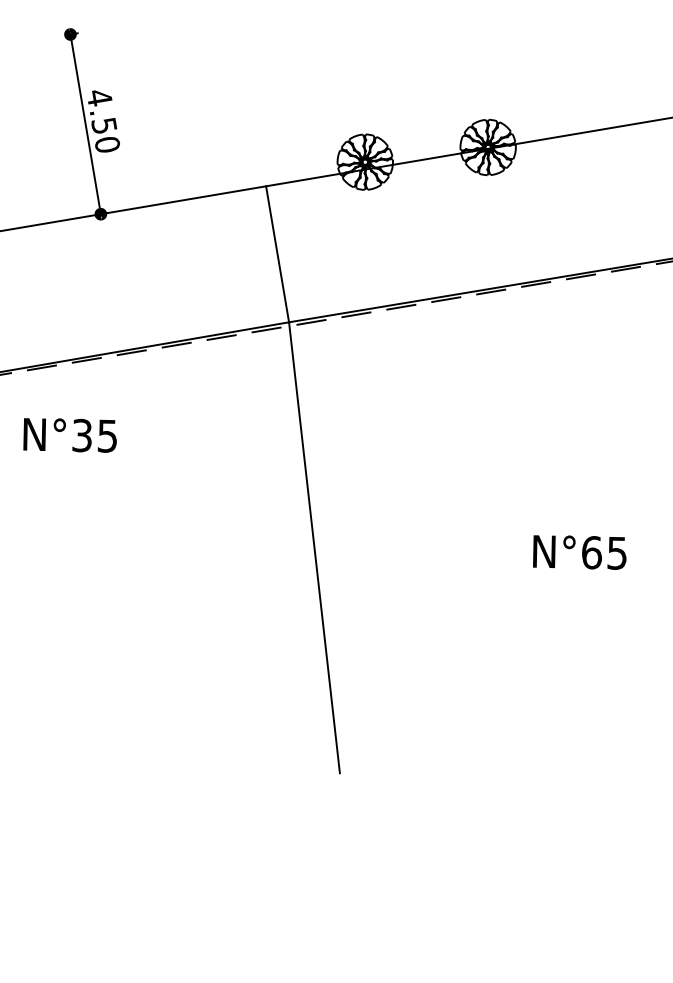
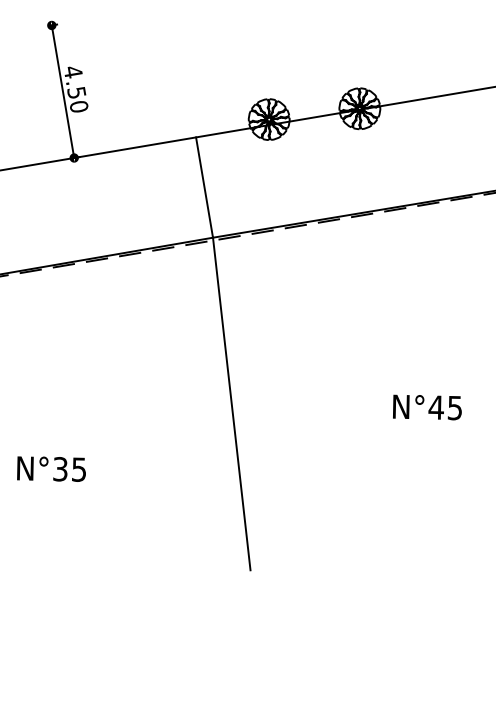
text: (70, 434) -> (51, 468), moved
text: (590, 552) -> (435, 407), N°65 -> N°45

